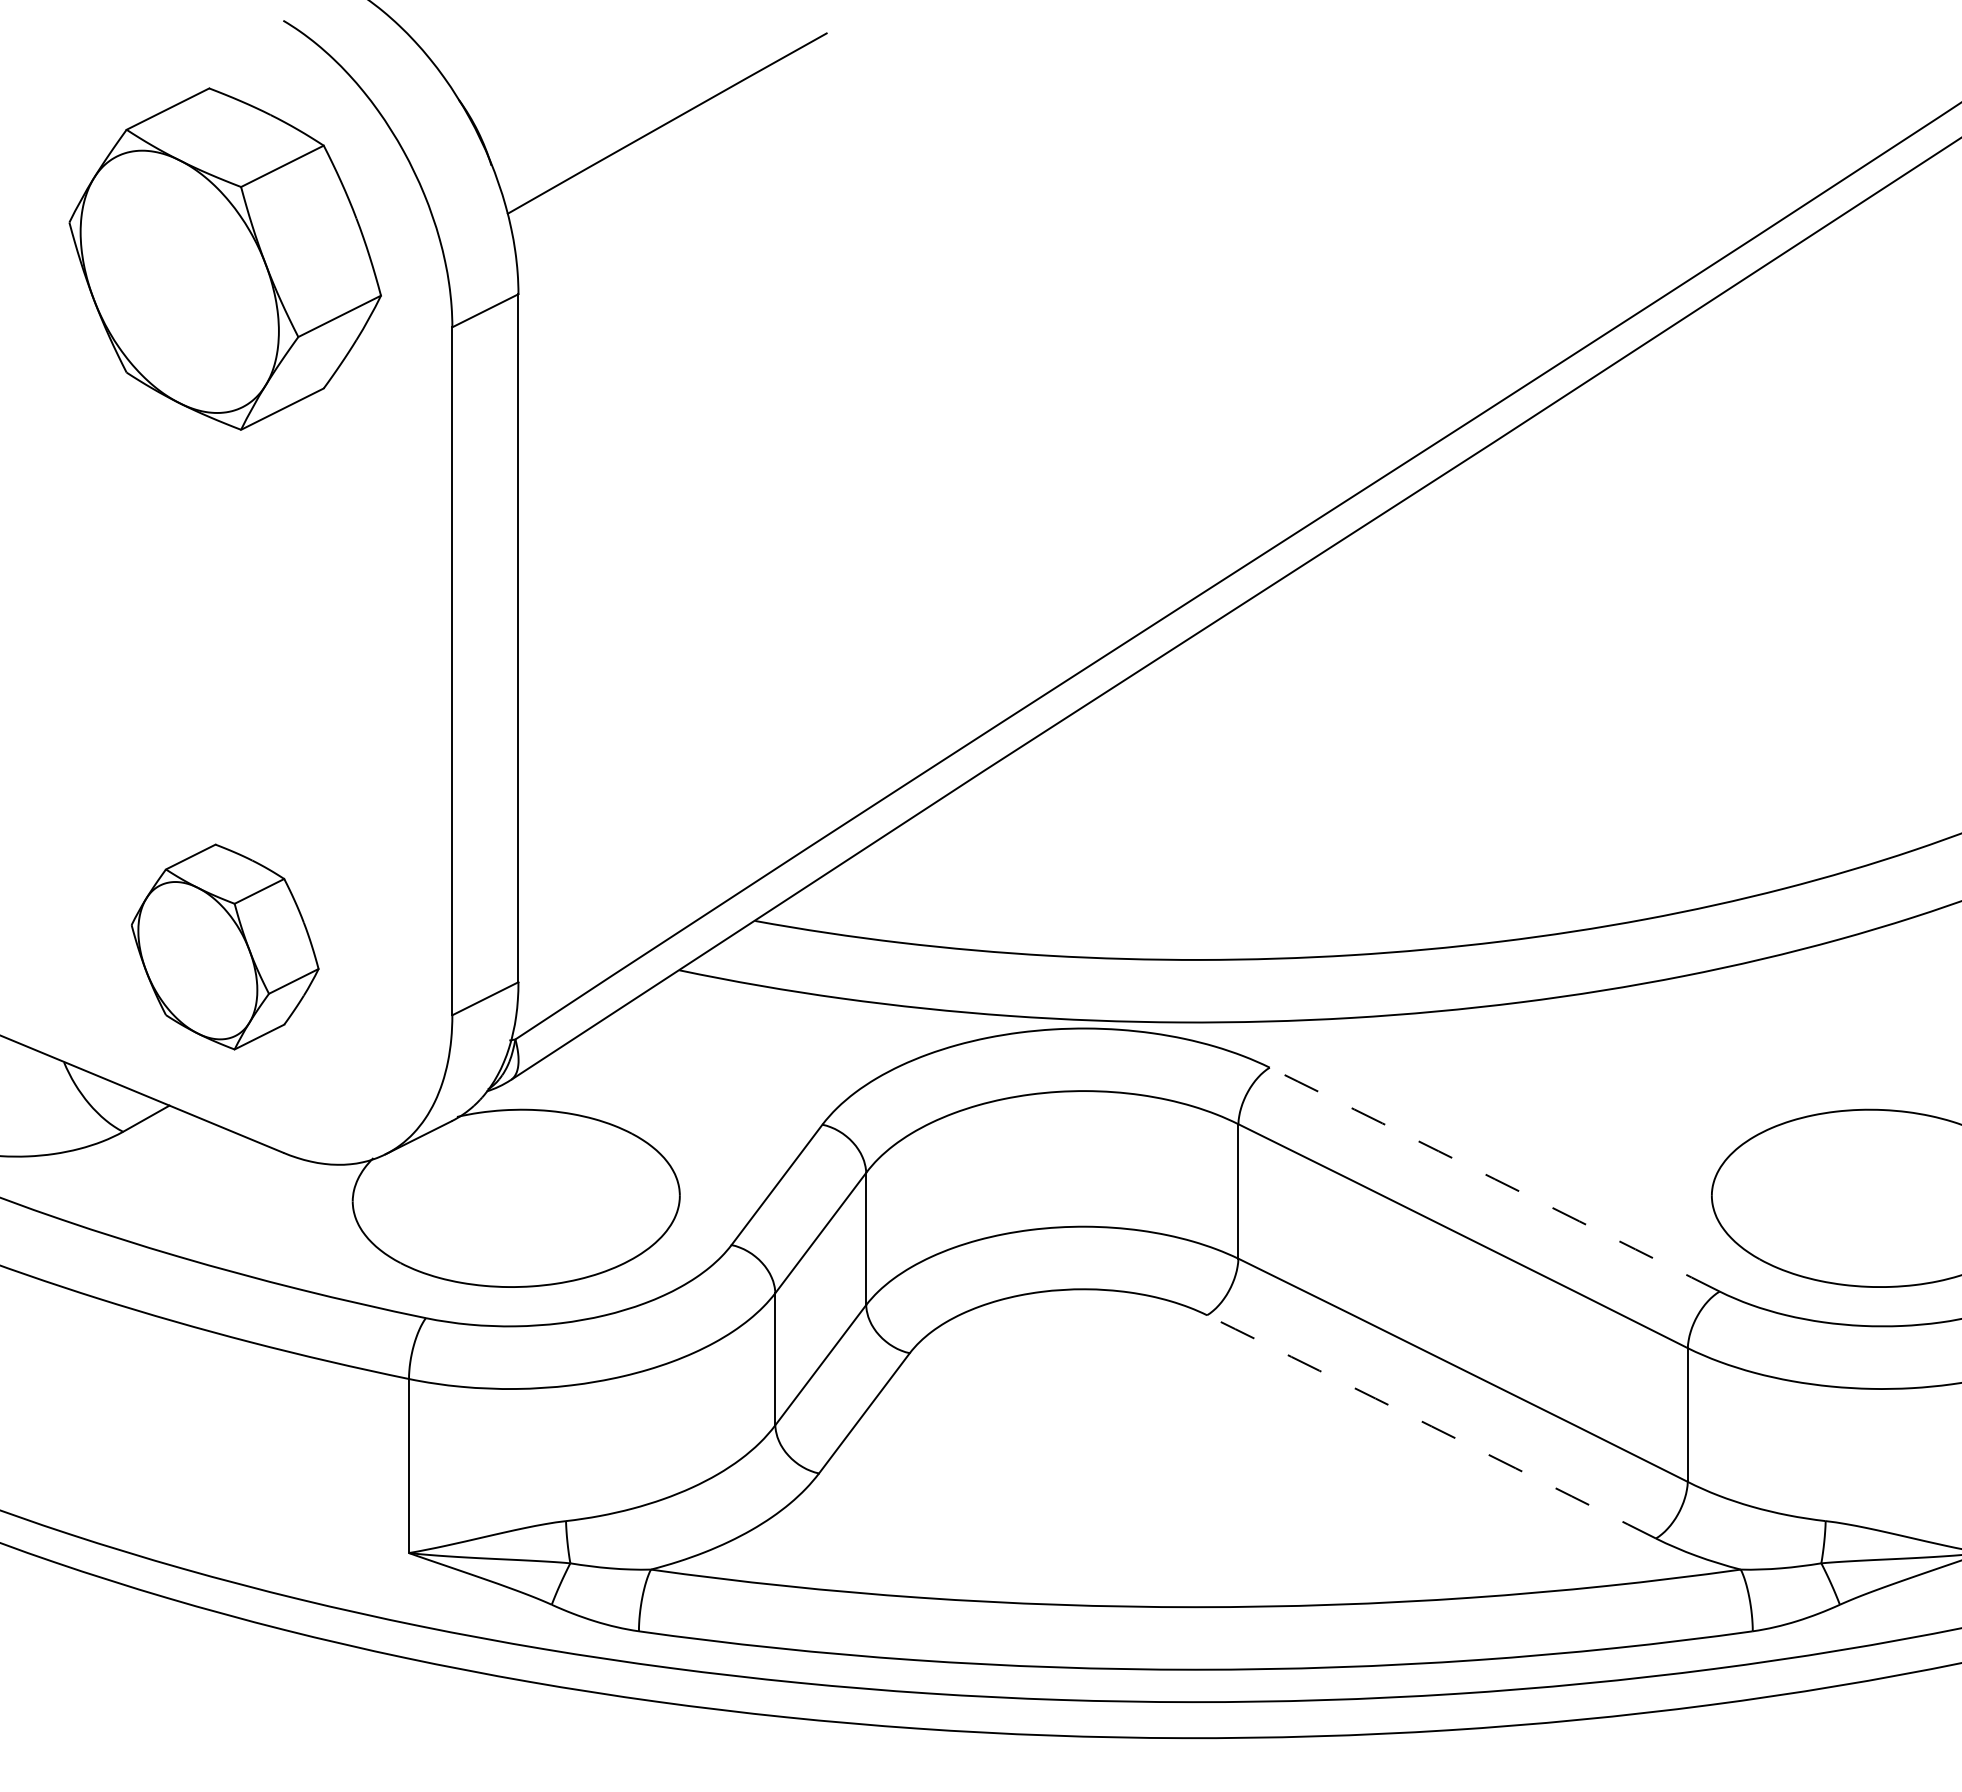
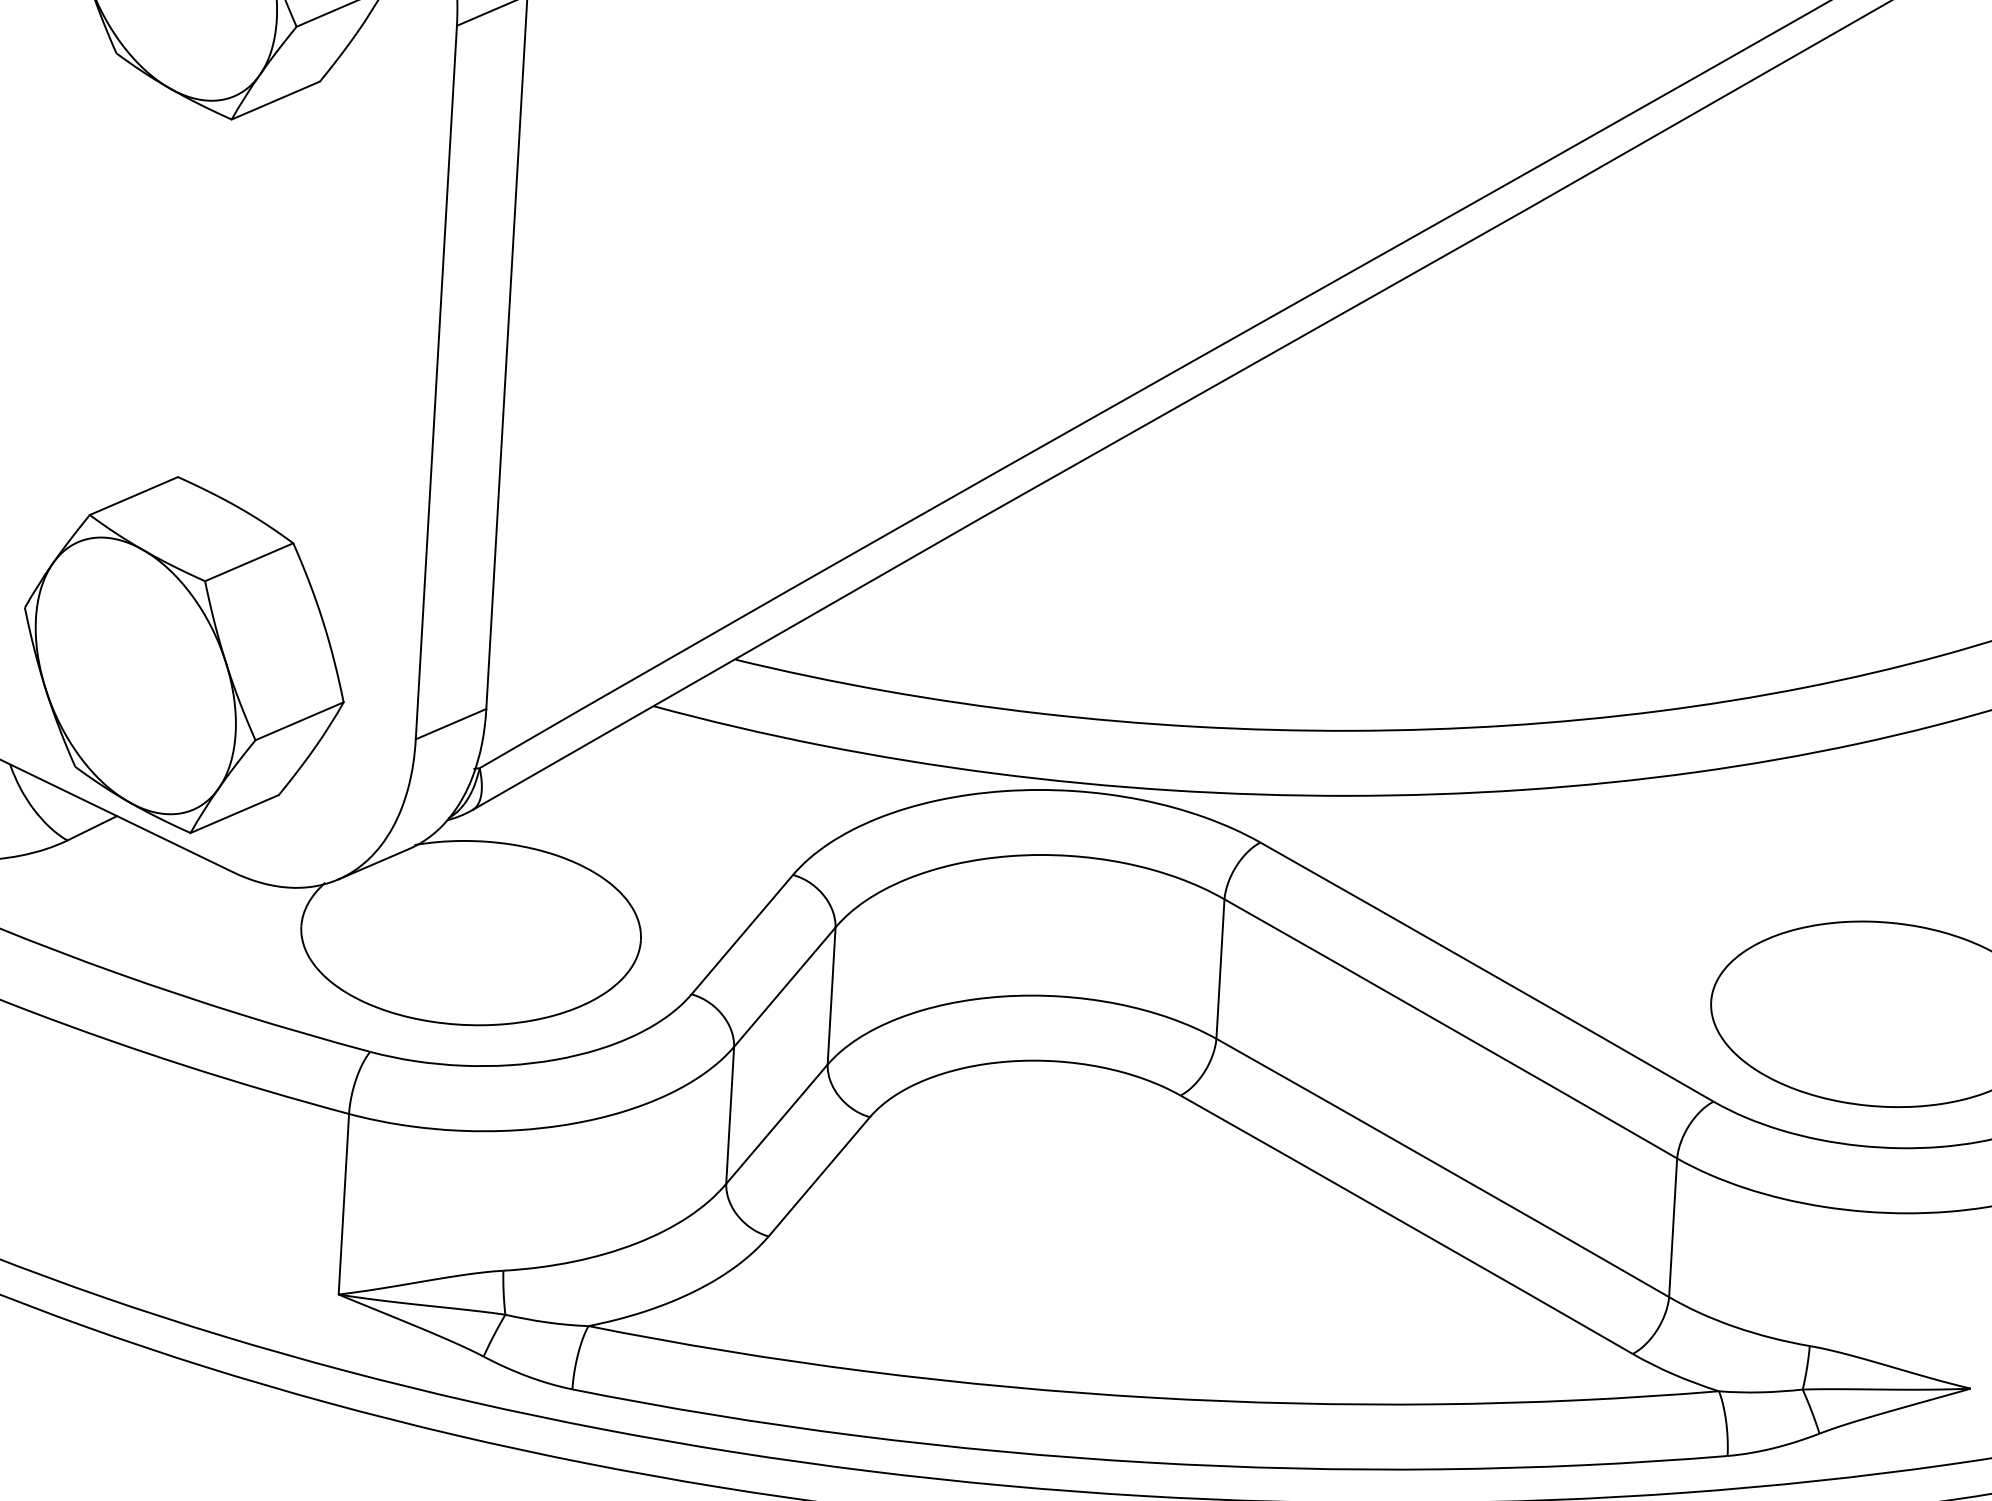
part: (224, 946) -> (183, 654), size x1.67
arc: (1494, 1179) -> (1486, 971), dashed -> solid
arc: (1431, 1426) -> (1406, 1224), dashed -> solid

